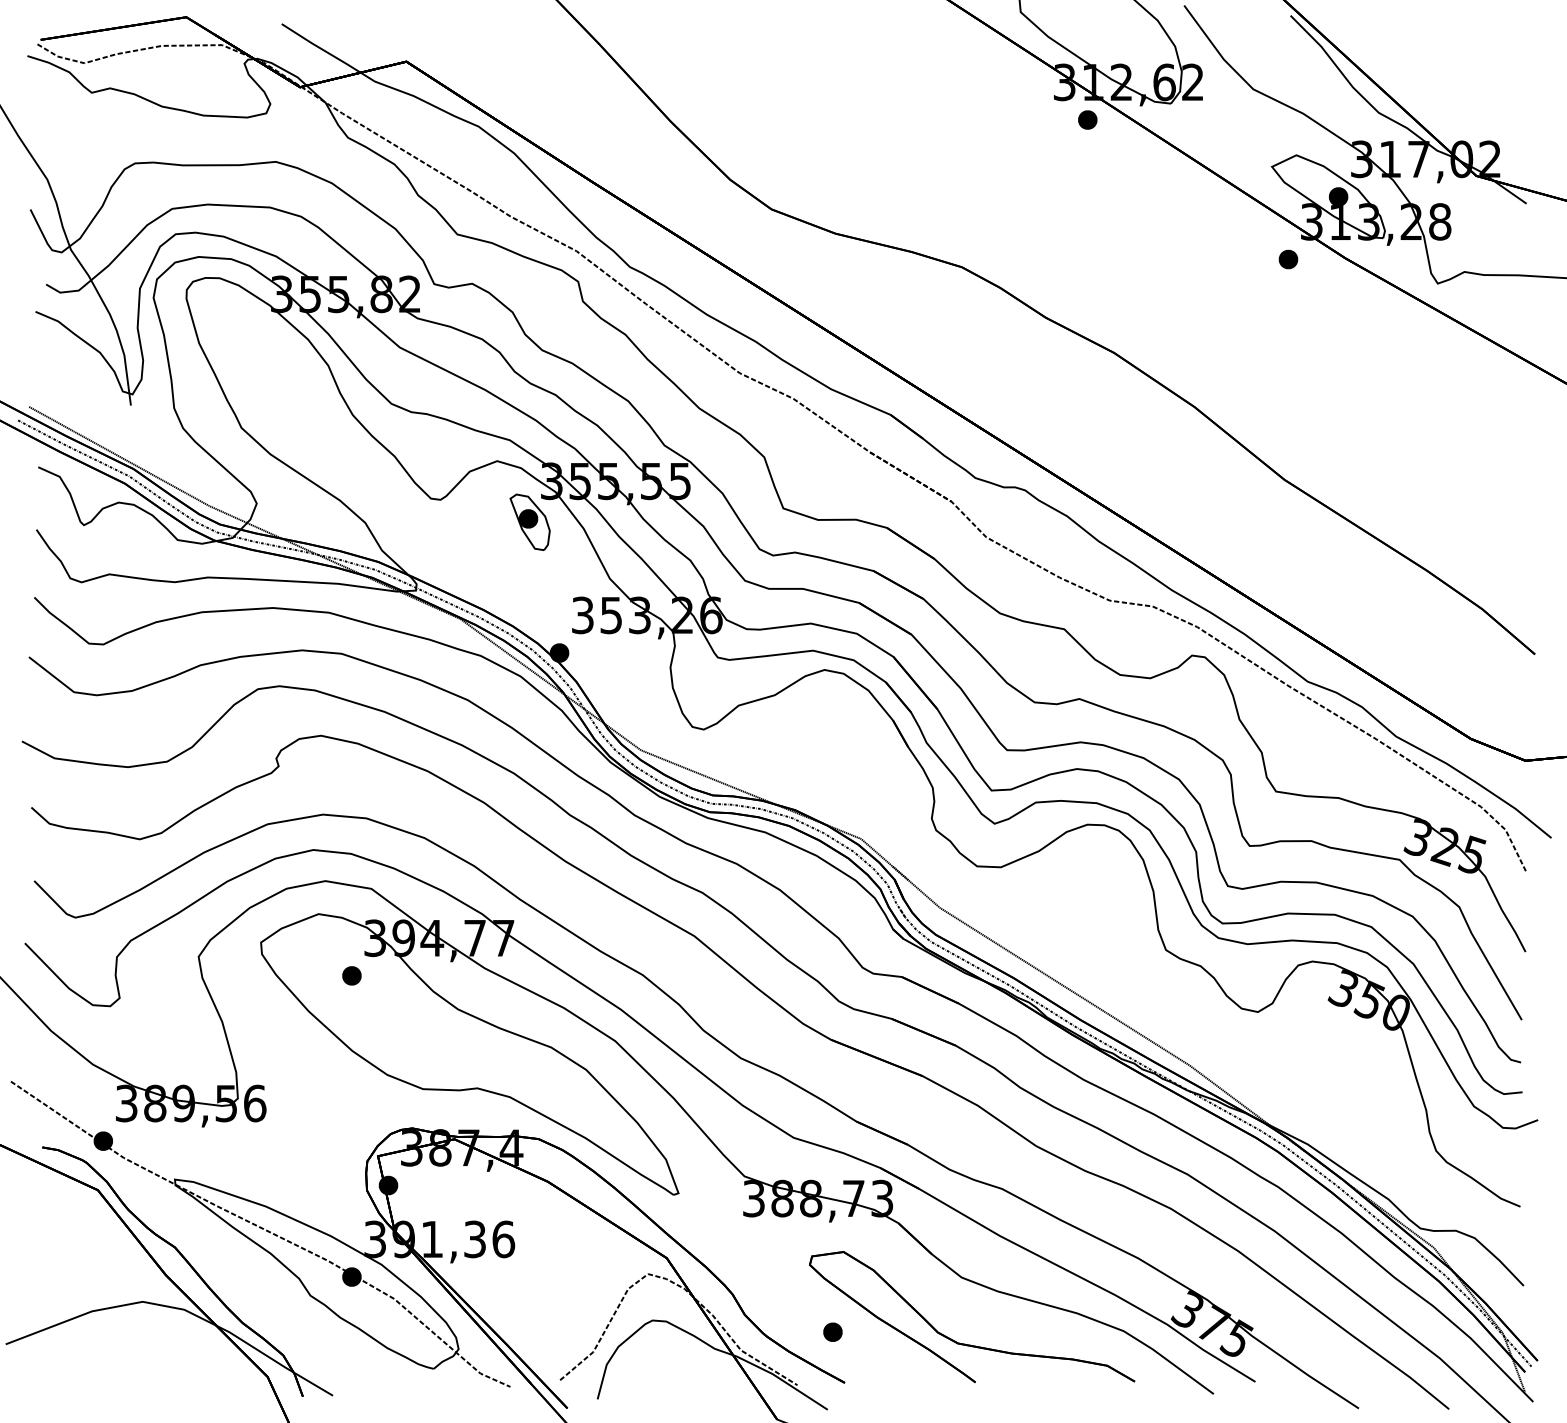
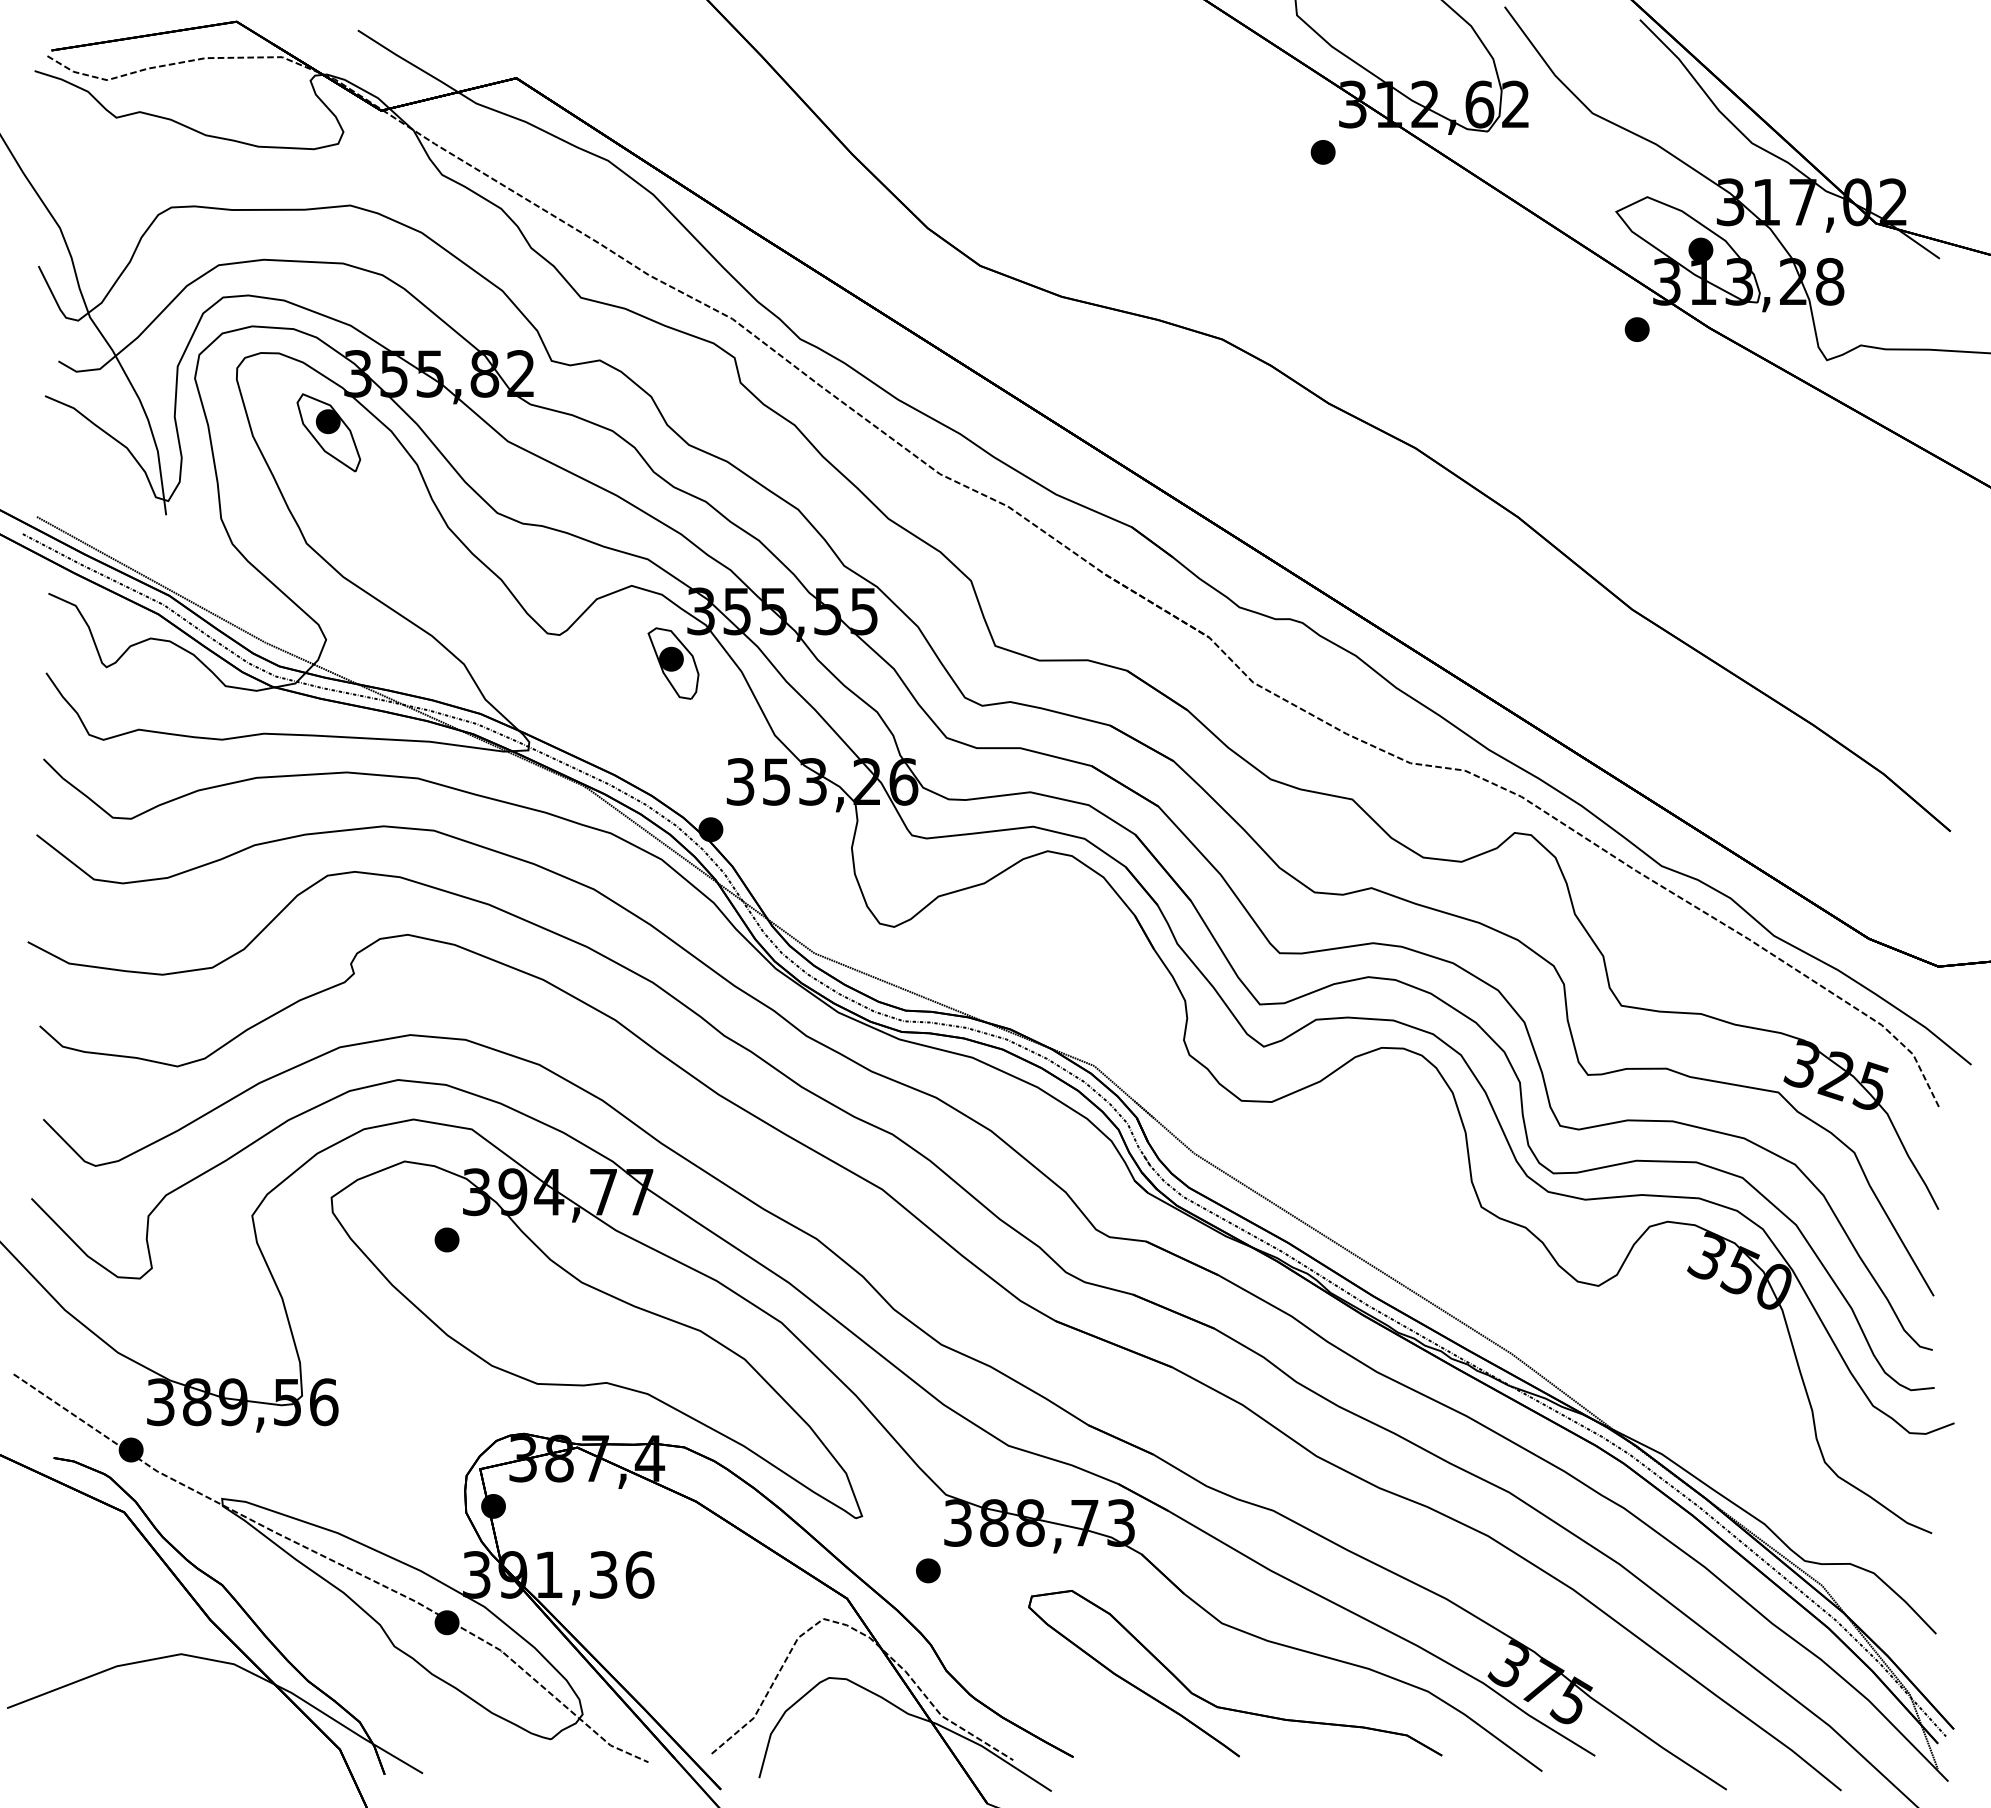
part: (1087, 120) -> (1322, 152), moved
part: (258, 340) -> (328, 432), added
part: (833, 1331) -> (928, 1570), moved

